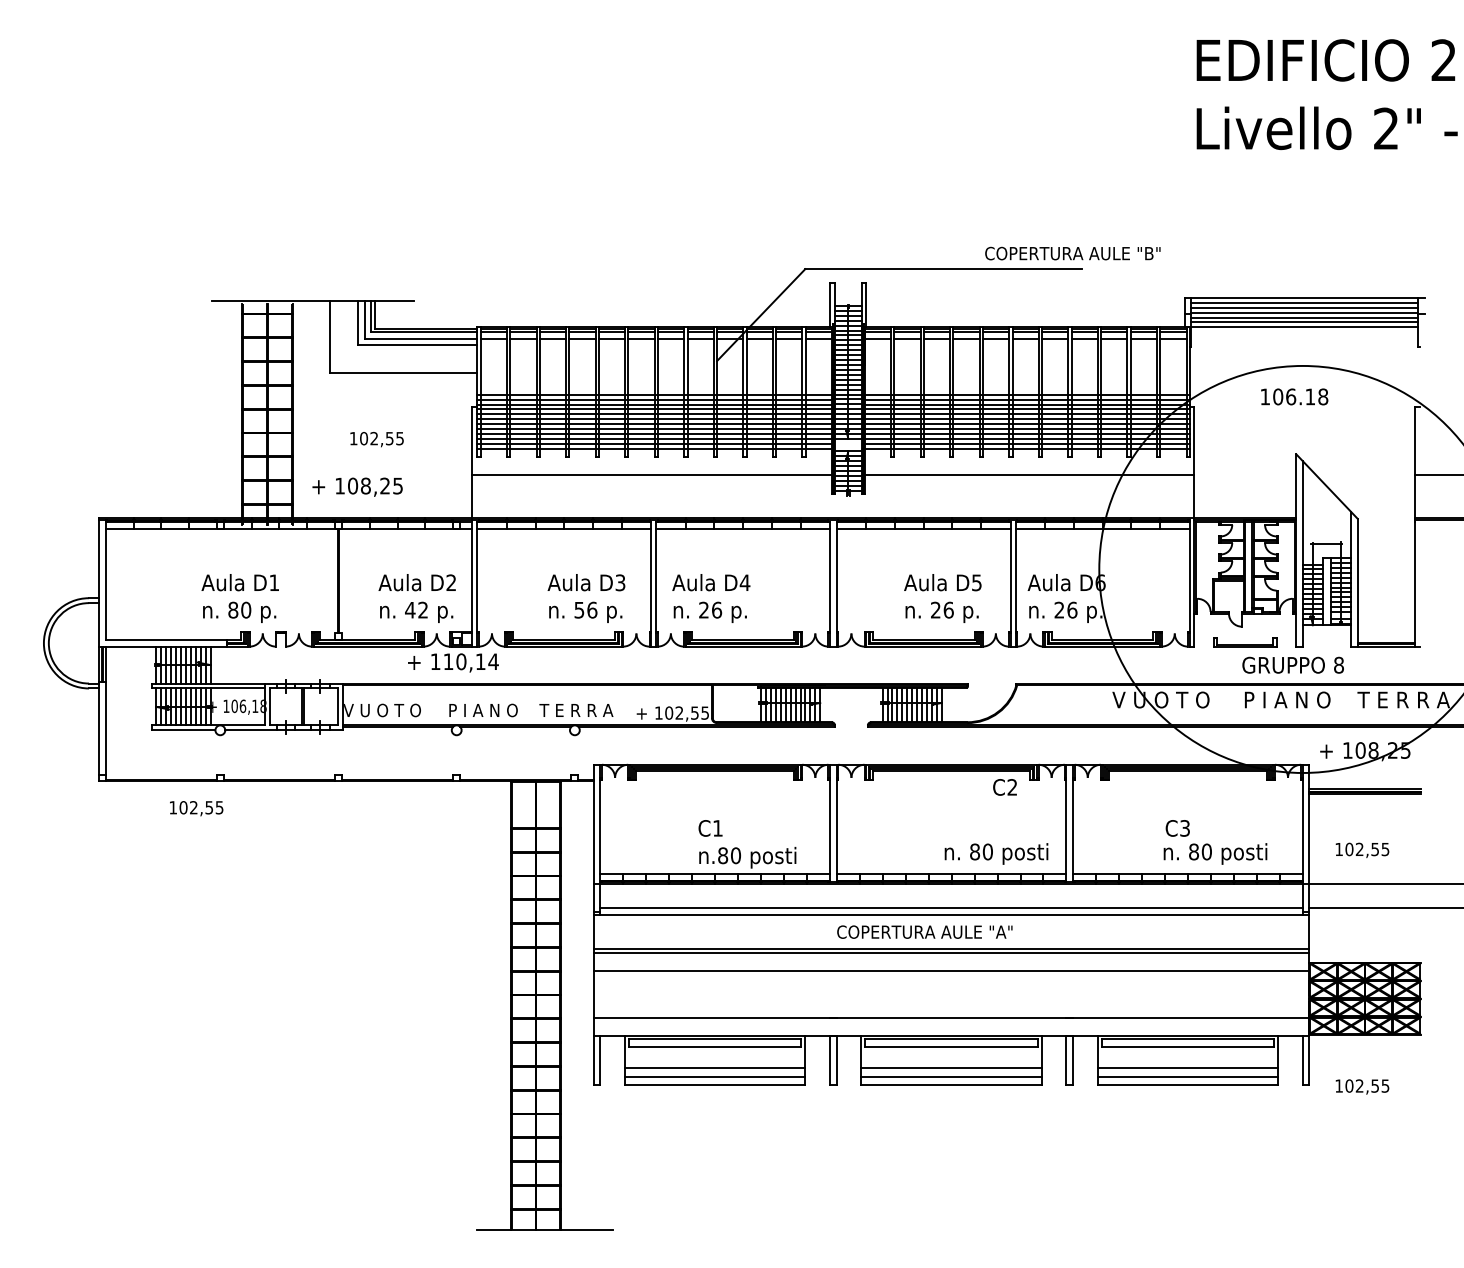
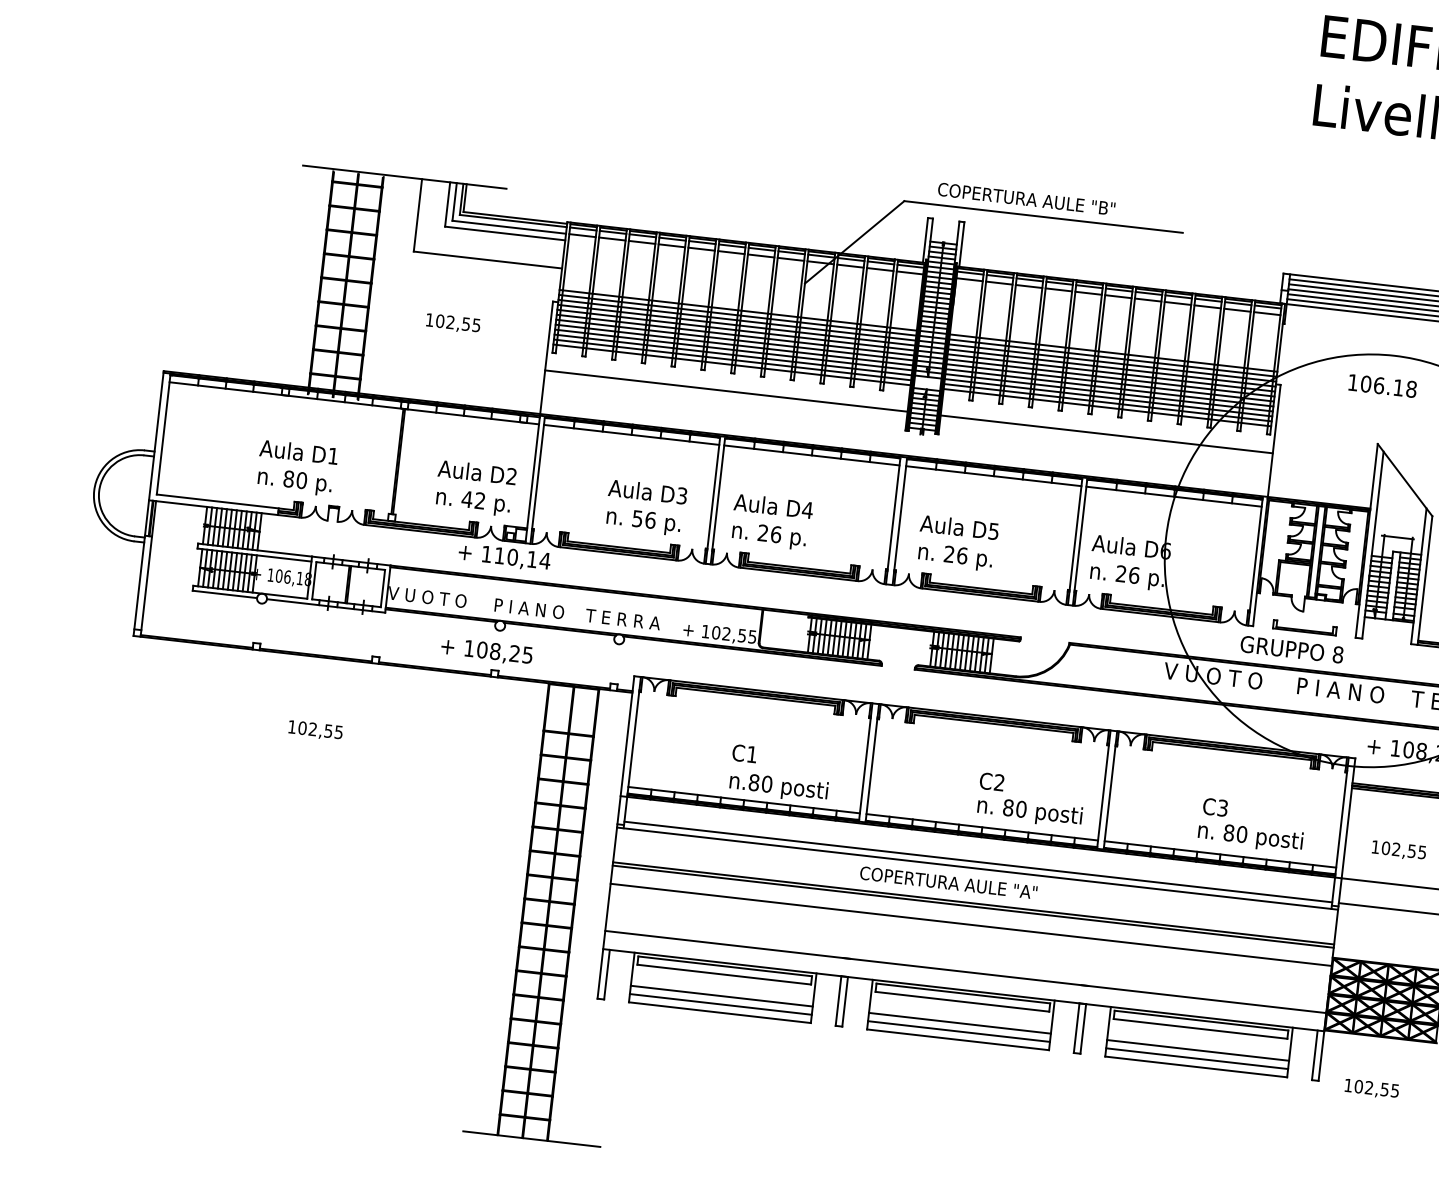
text: (1072, 253) -> (1026, 199), moved
text: (357, 486) -> (486, 650), moved
text: (942, 598) -> (957, 543), moved
text: (1292, 664) -> (1291, 648), moved
text: (1004, 787) -> (991, 781), moved
text: (196, 808) -> (315, 730), moved

